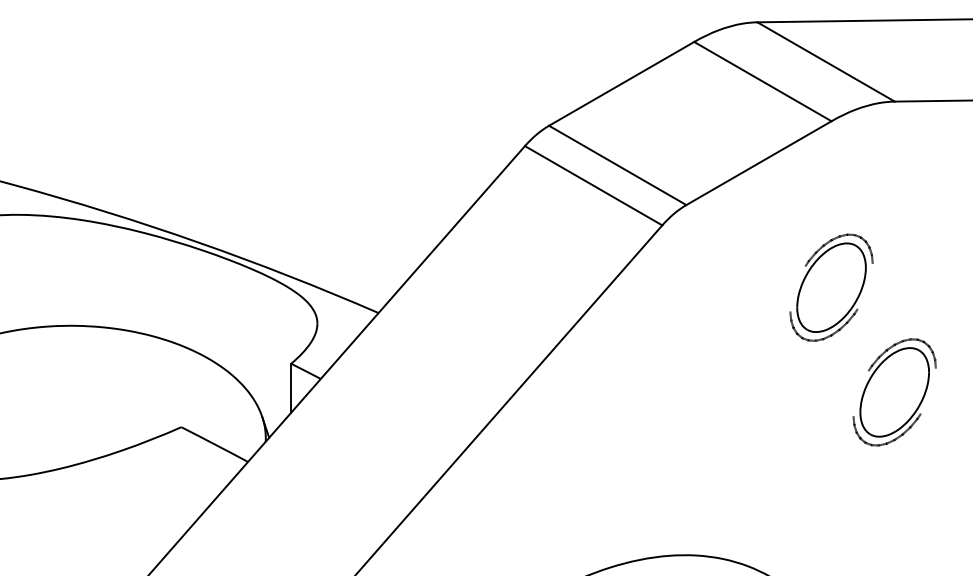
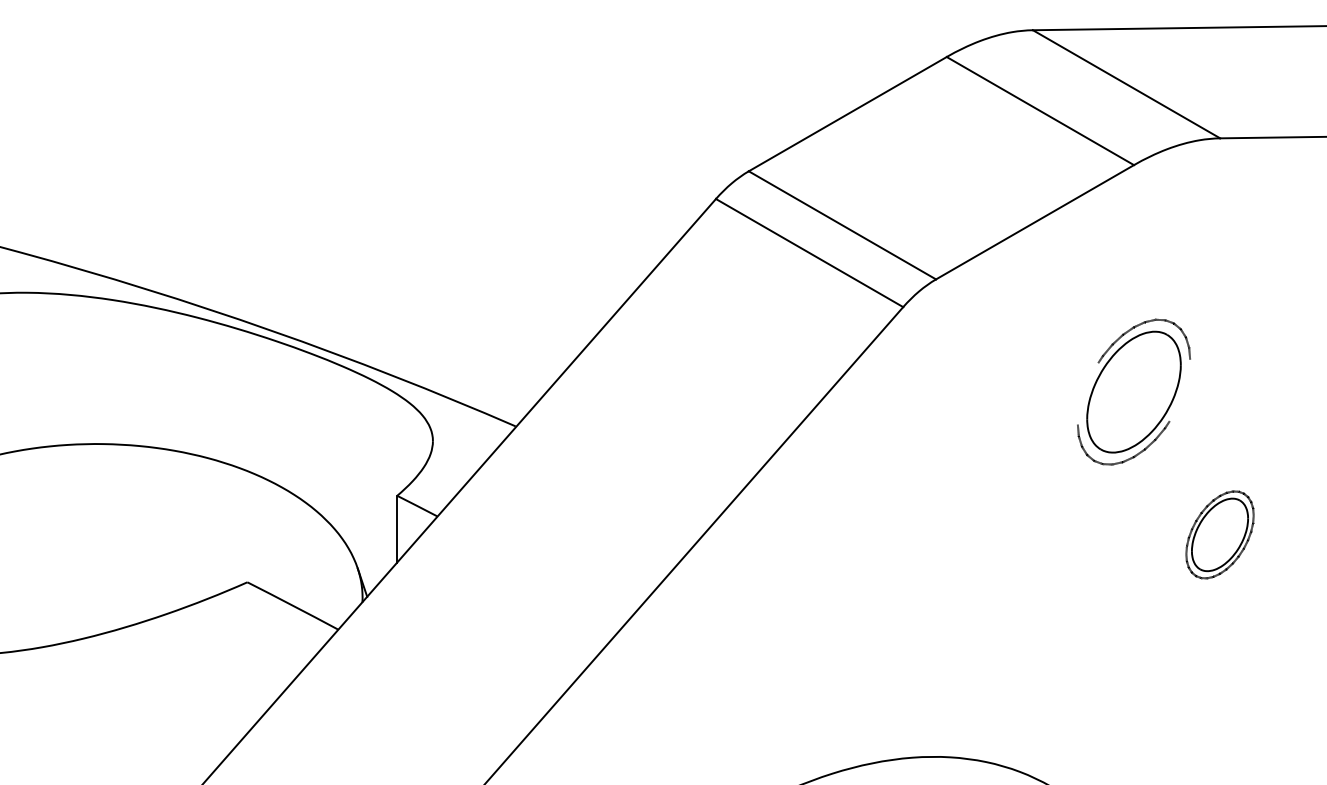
part: (894, 392) -> (1219, 534), size x0.6

